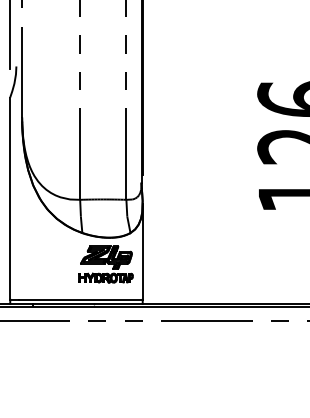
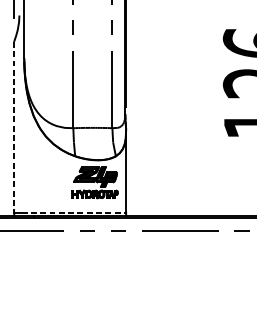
line: (10, 198) -> (14, 127), solid -> dashed
line: (80, 299) -> (73, 212), solid -> dashed

